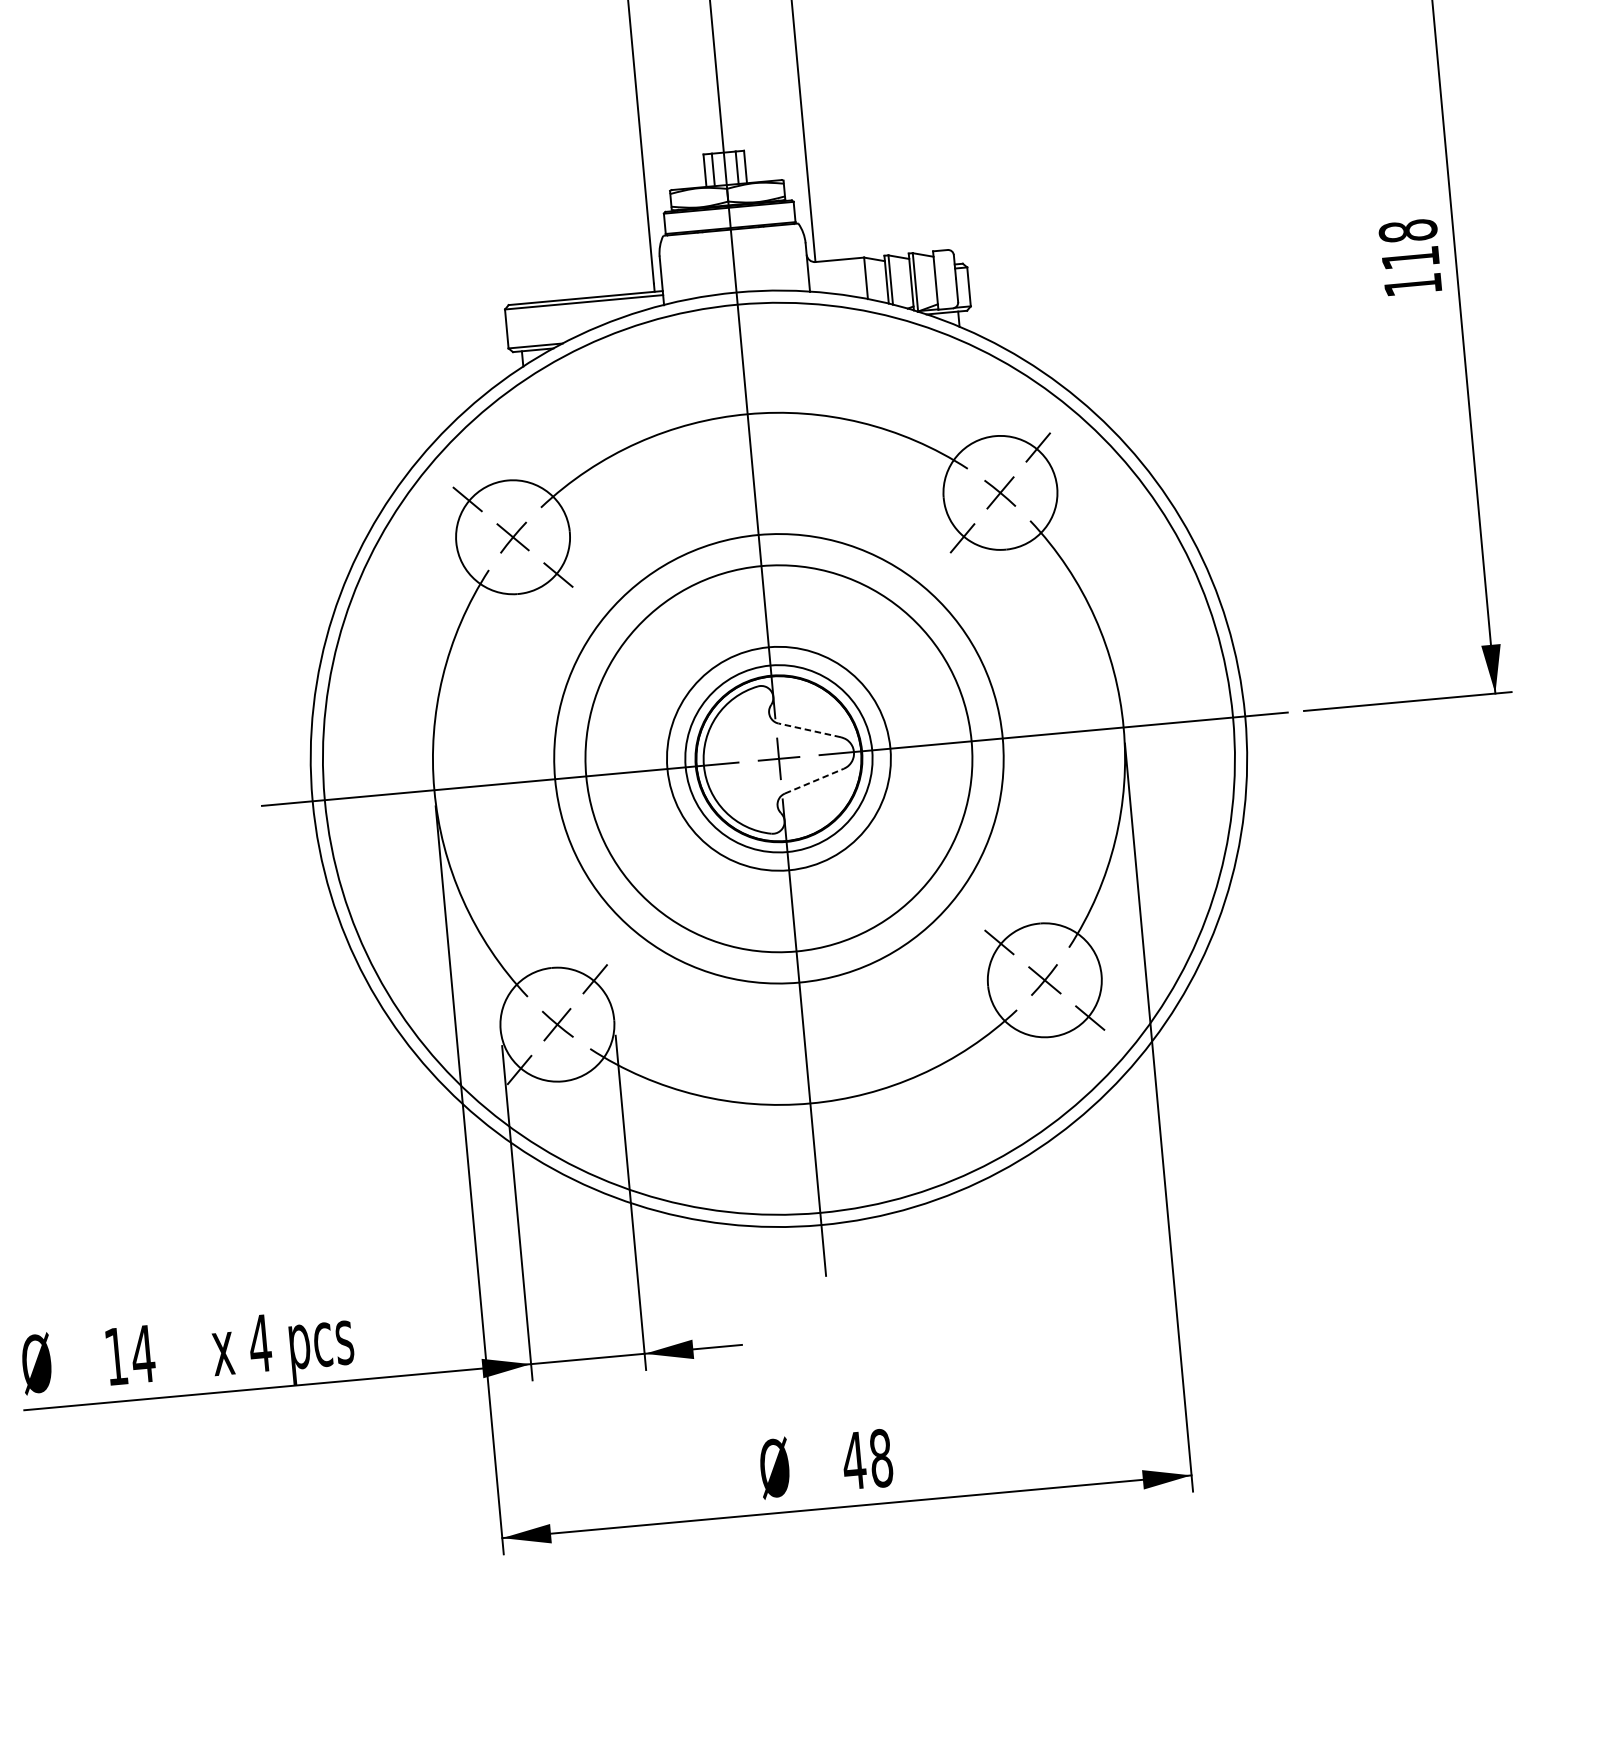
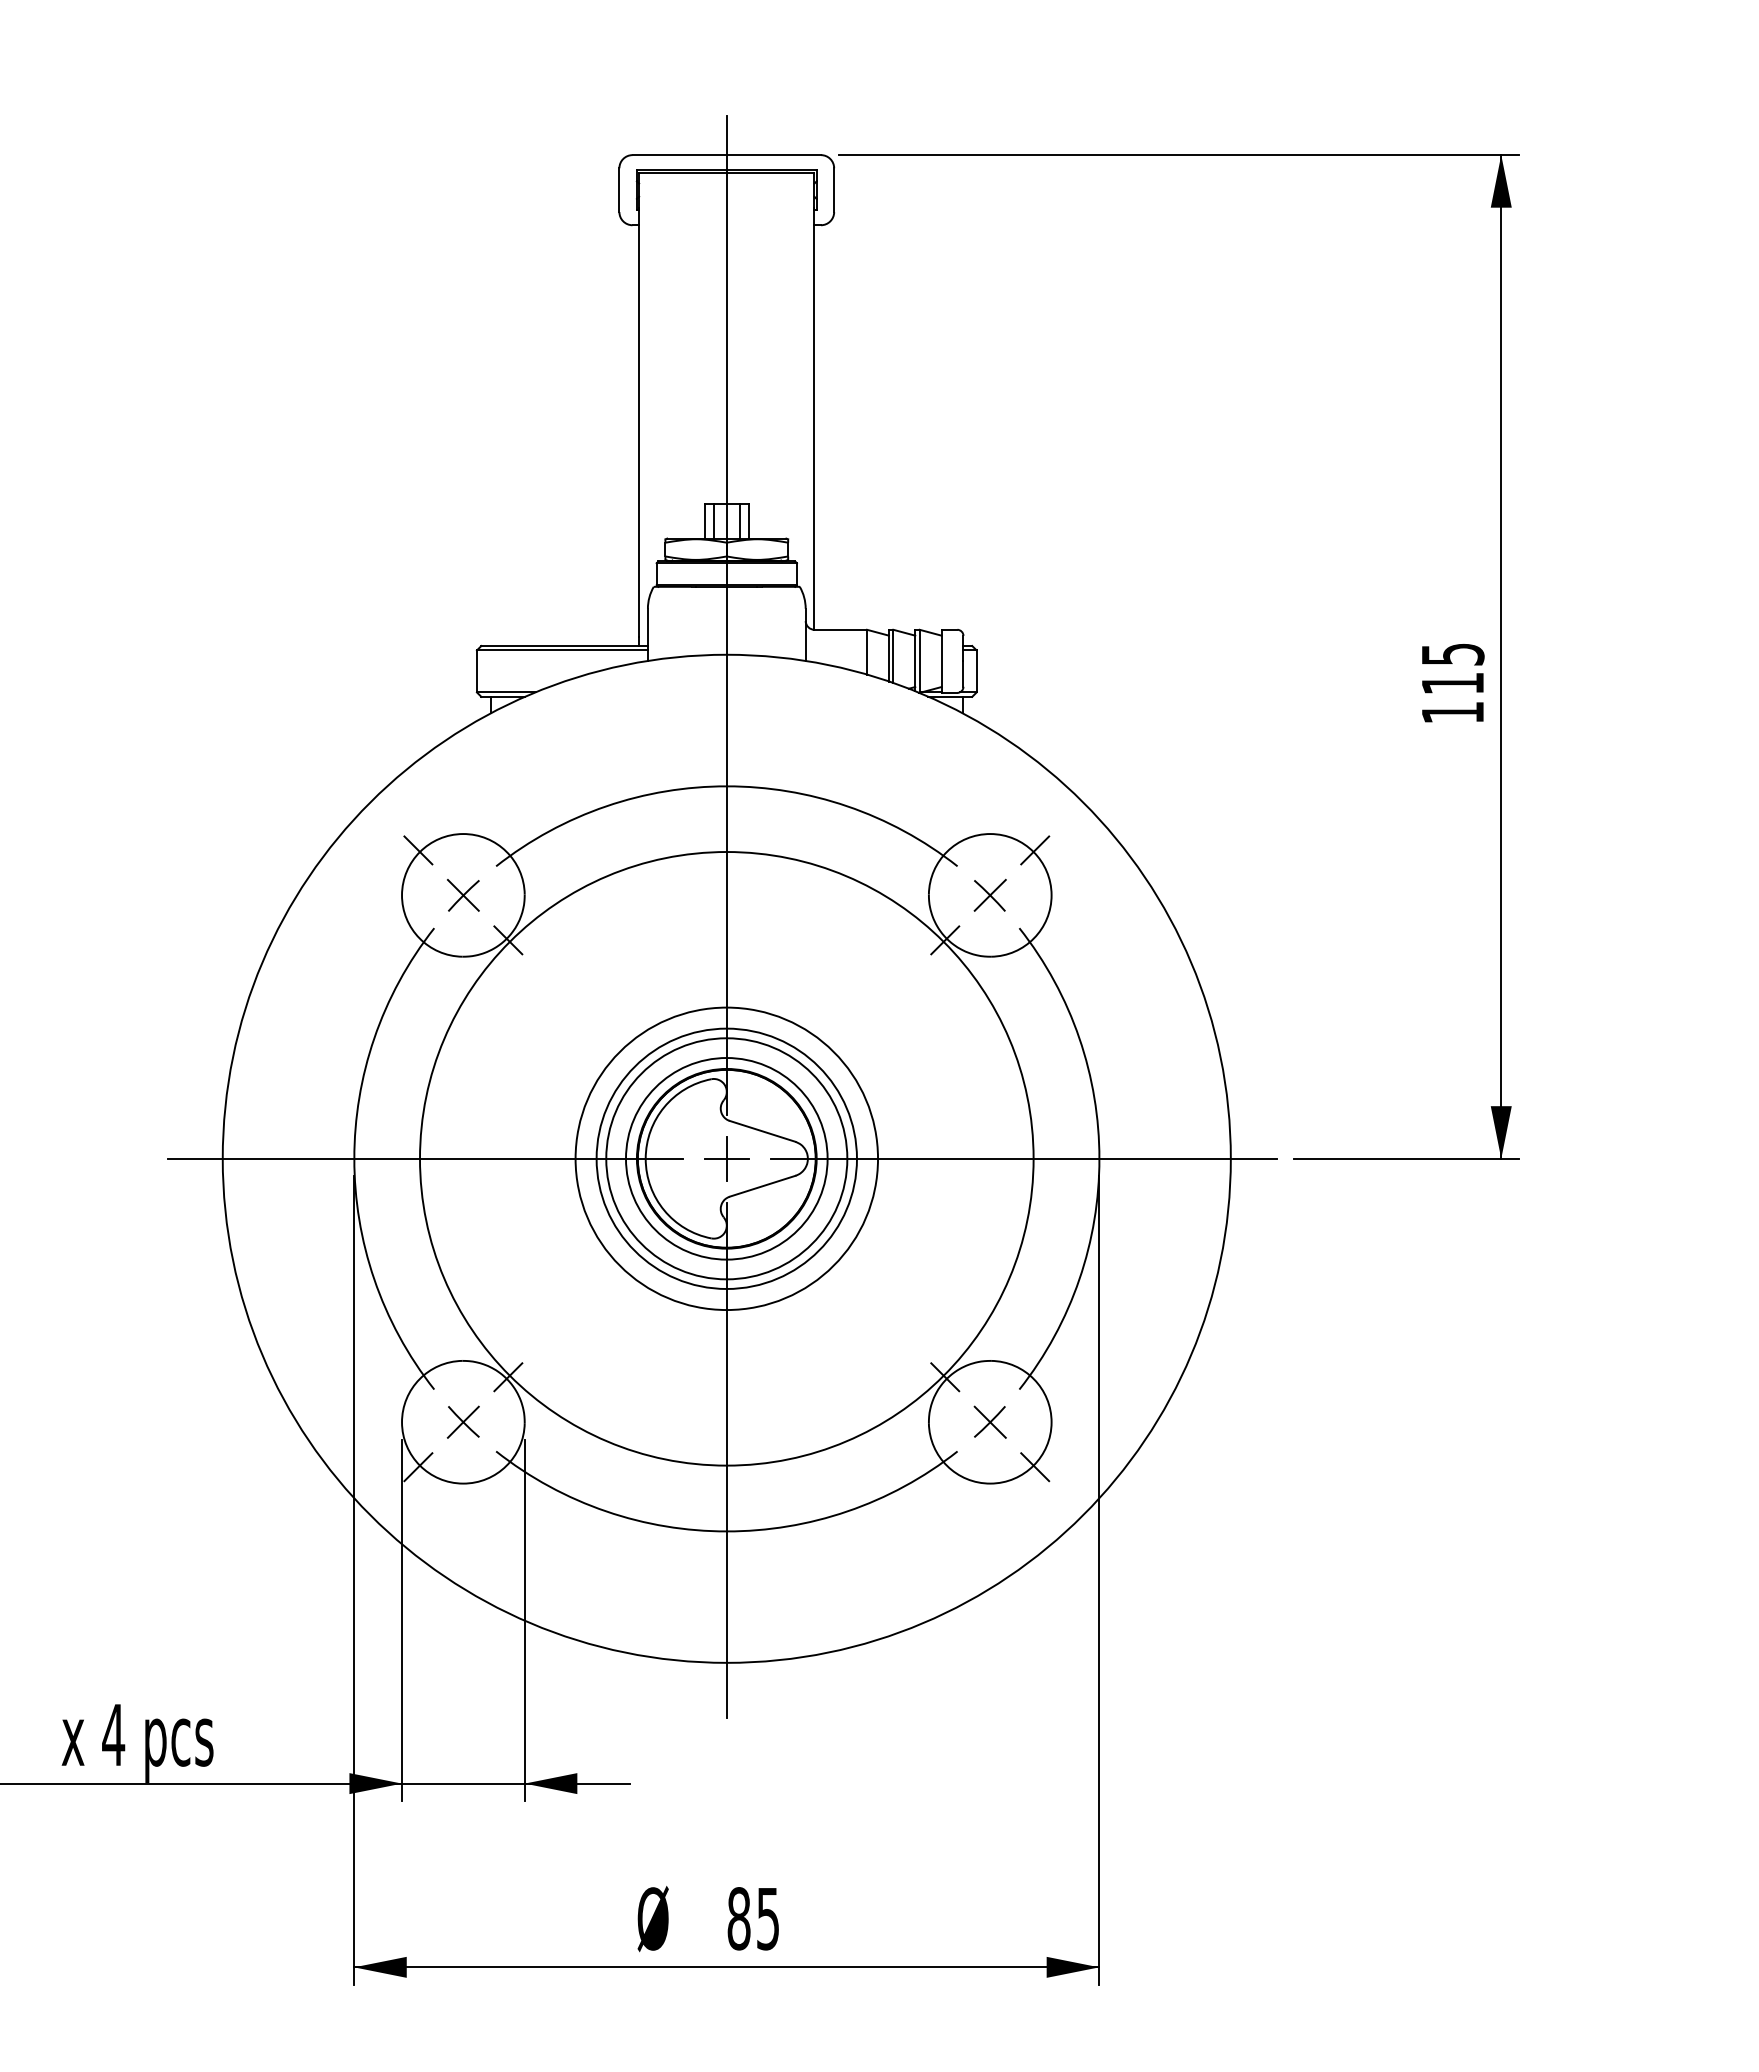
text: (1407, 231) -> (1452, 654), 118 -> 115
line: (809, 730) -> (762, 1131), dashed -> solid
circle: (778, 758) -> (726, 1158), size x0.62
circle: (778, 758) -> (726, 1158), size x0.62
circle: (778, 758) -> (726, 1158), size x0.62
line: (815, 781) -> (763, 1186), dashed -> solid
text: (866, 1459) -> (752, 1918), 48 -> 85

